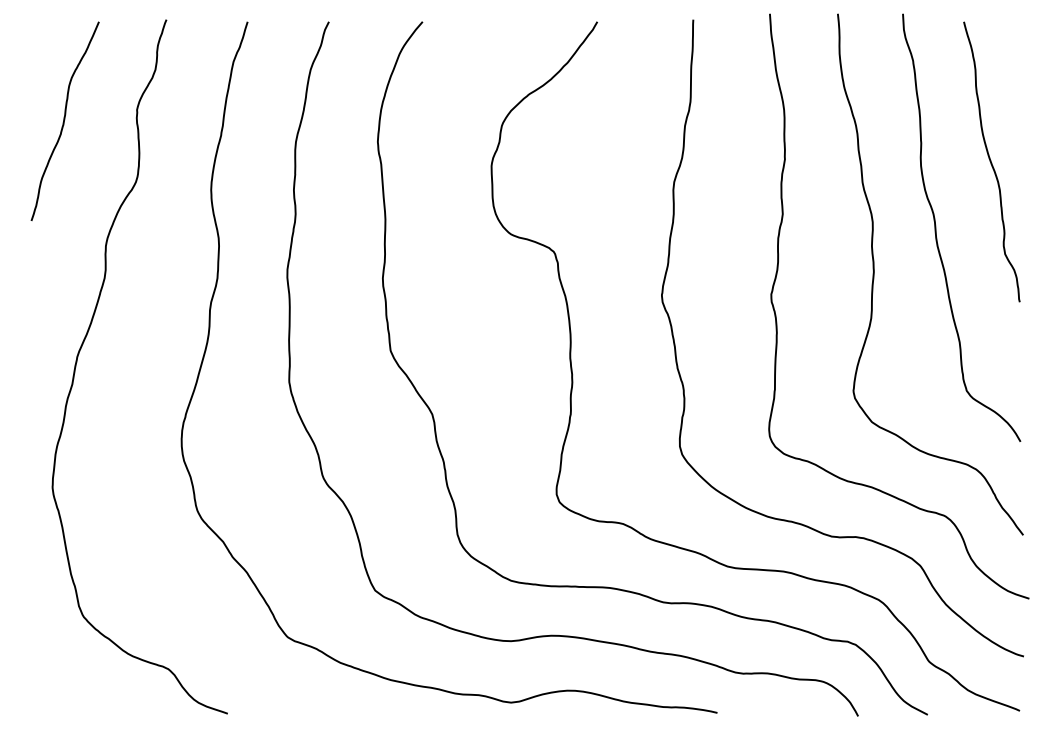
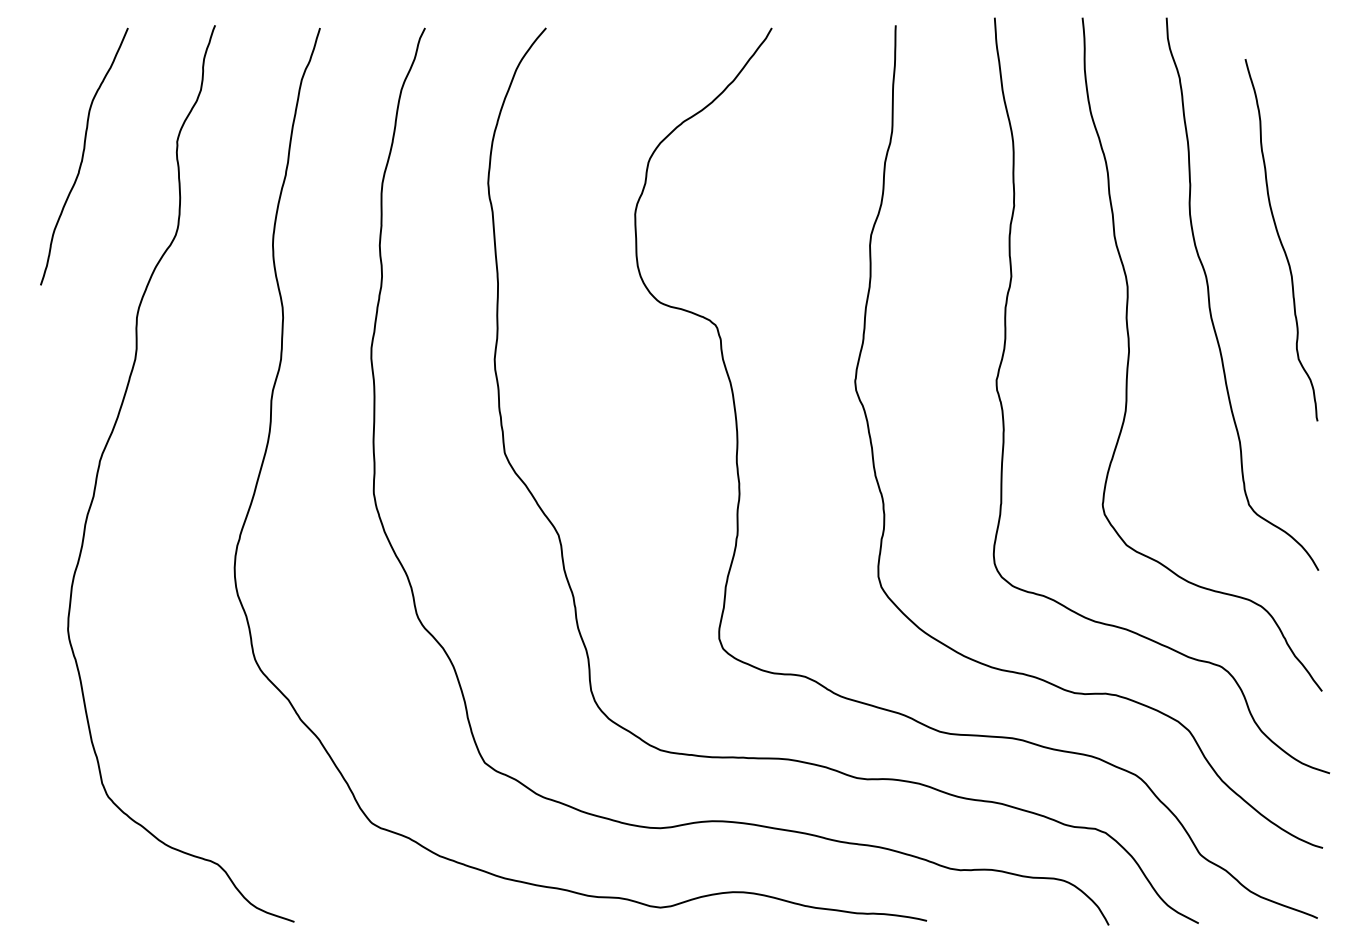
curve: (991, 161) -> (1281, 239), moved

